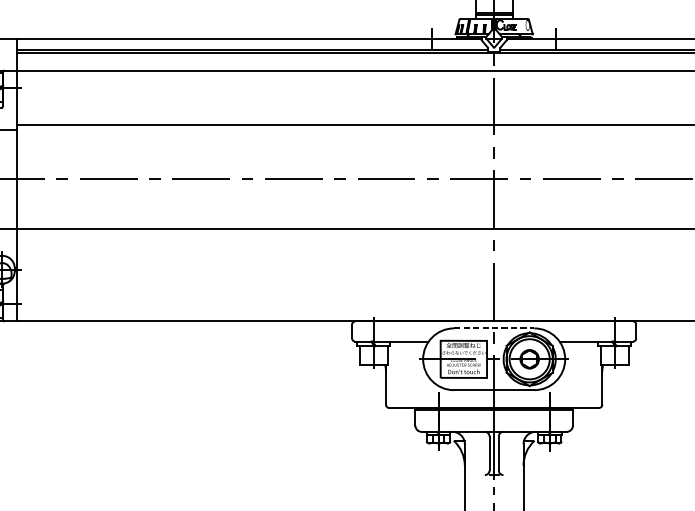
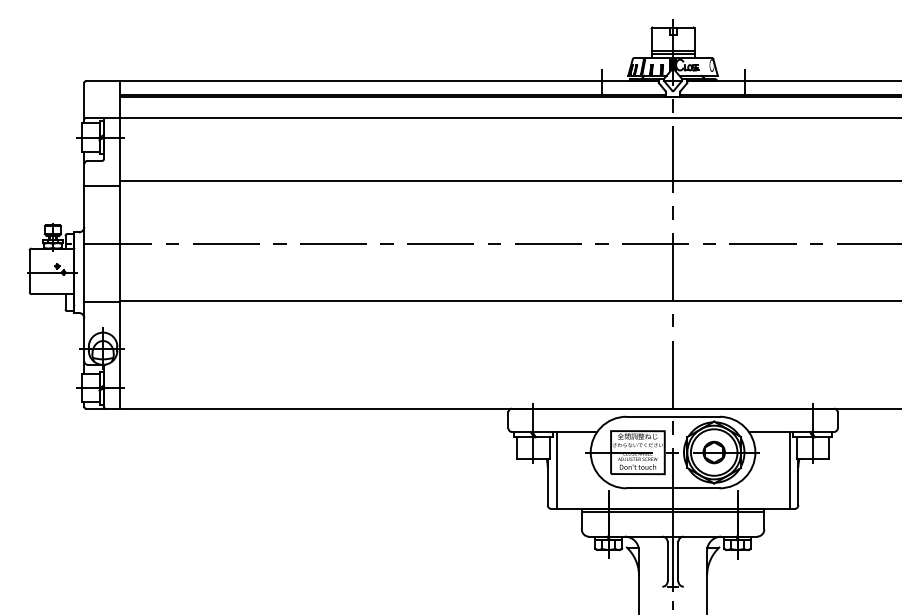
line: (494, 328) -> (673, 416), dashed -> solid
line: (393, 373) -> (556, 469), added
line: (594, 373) -> (789, 469), added

